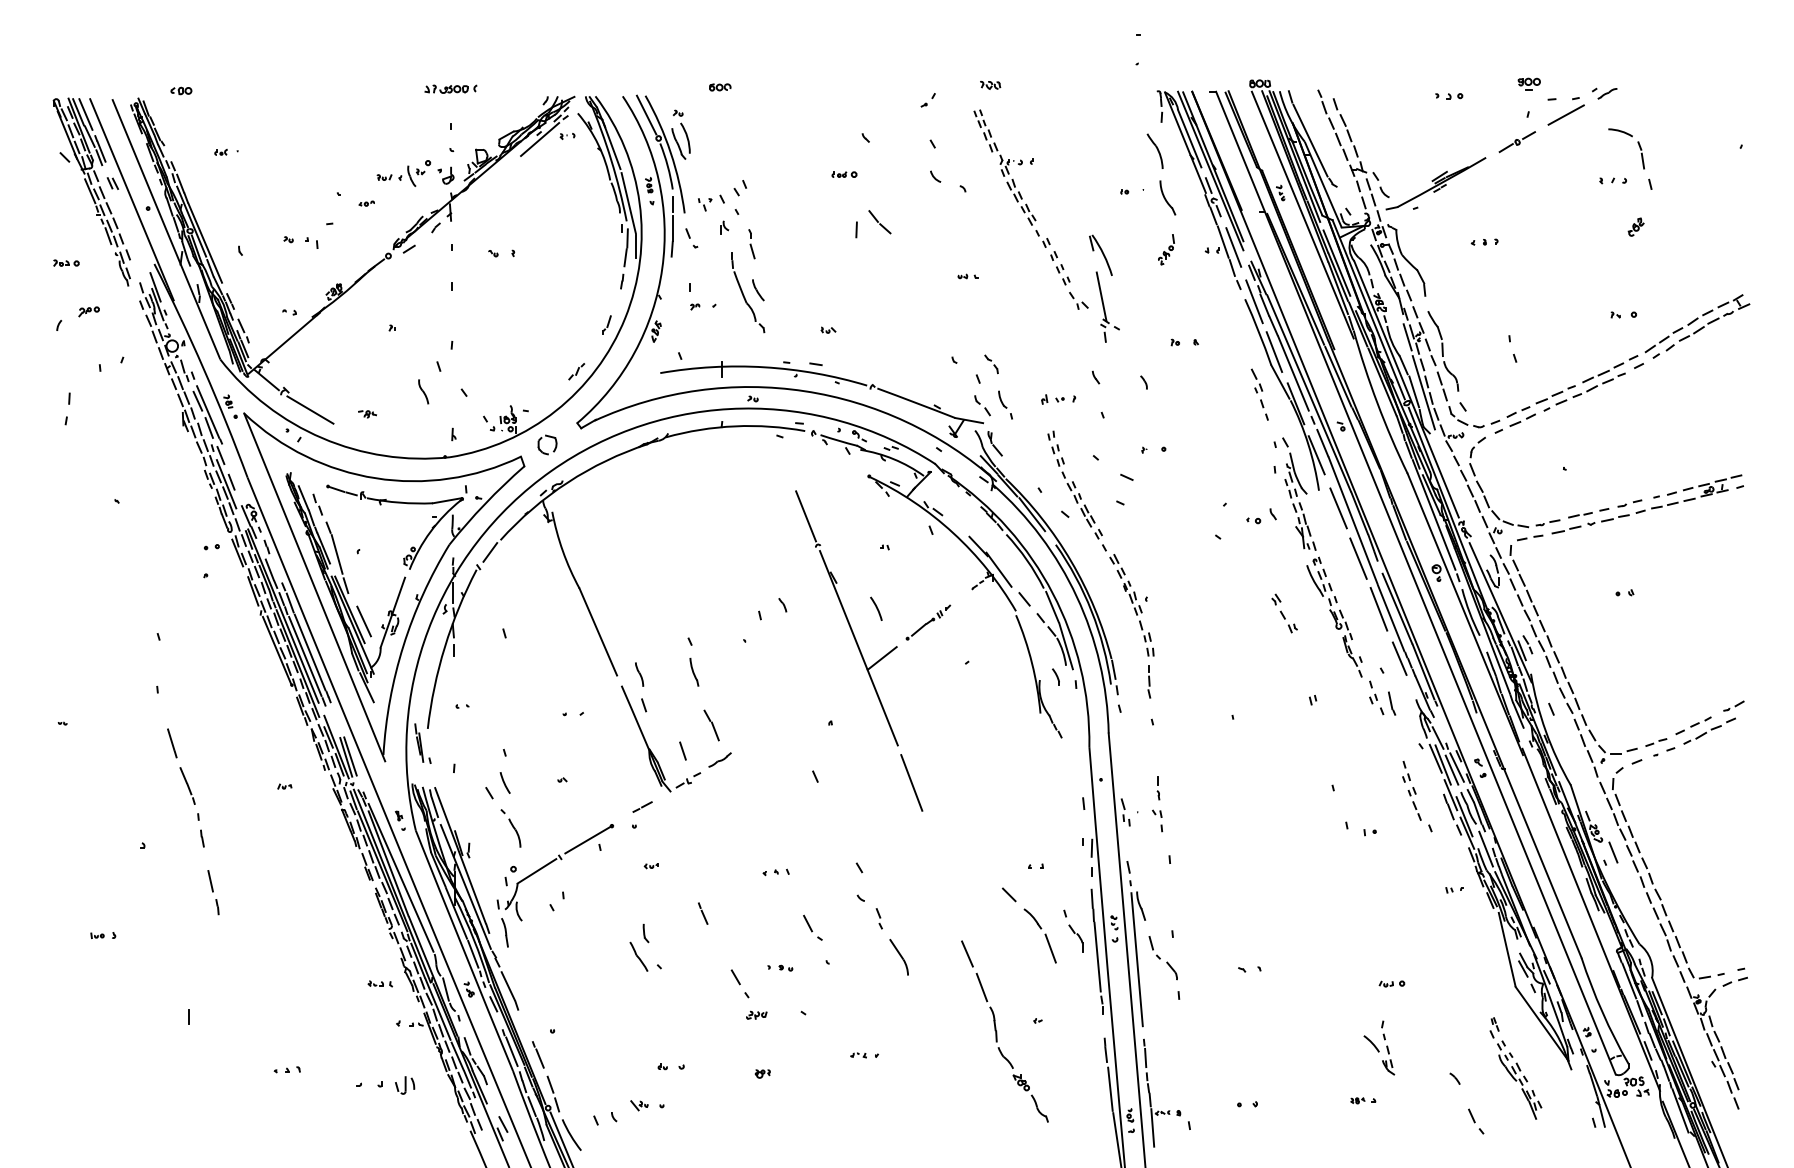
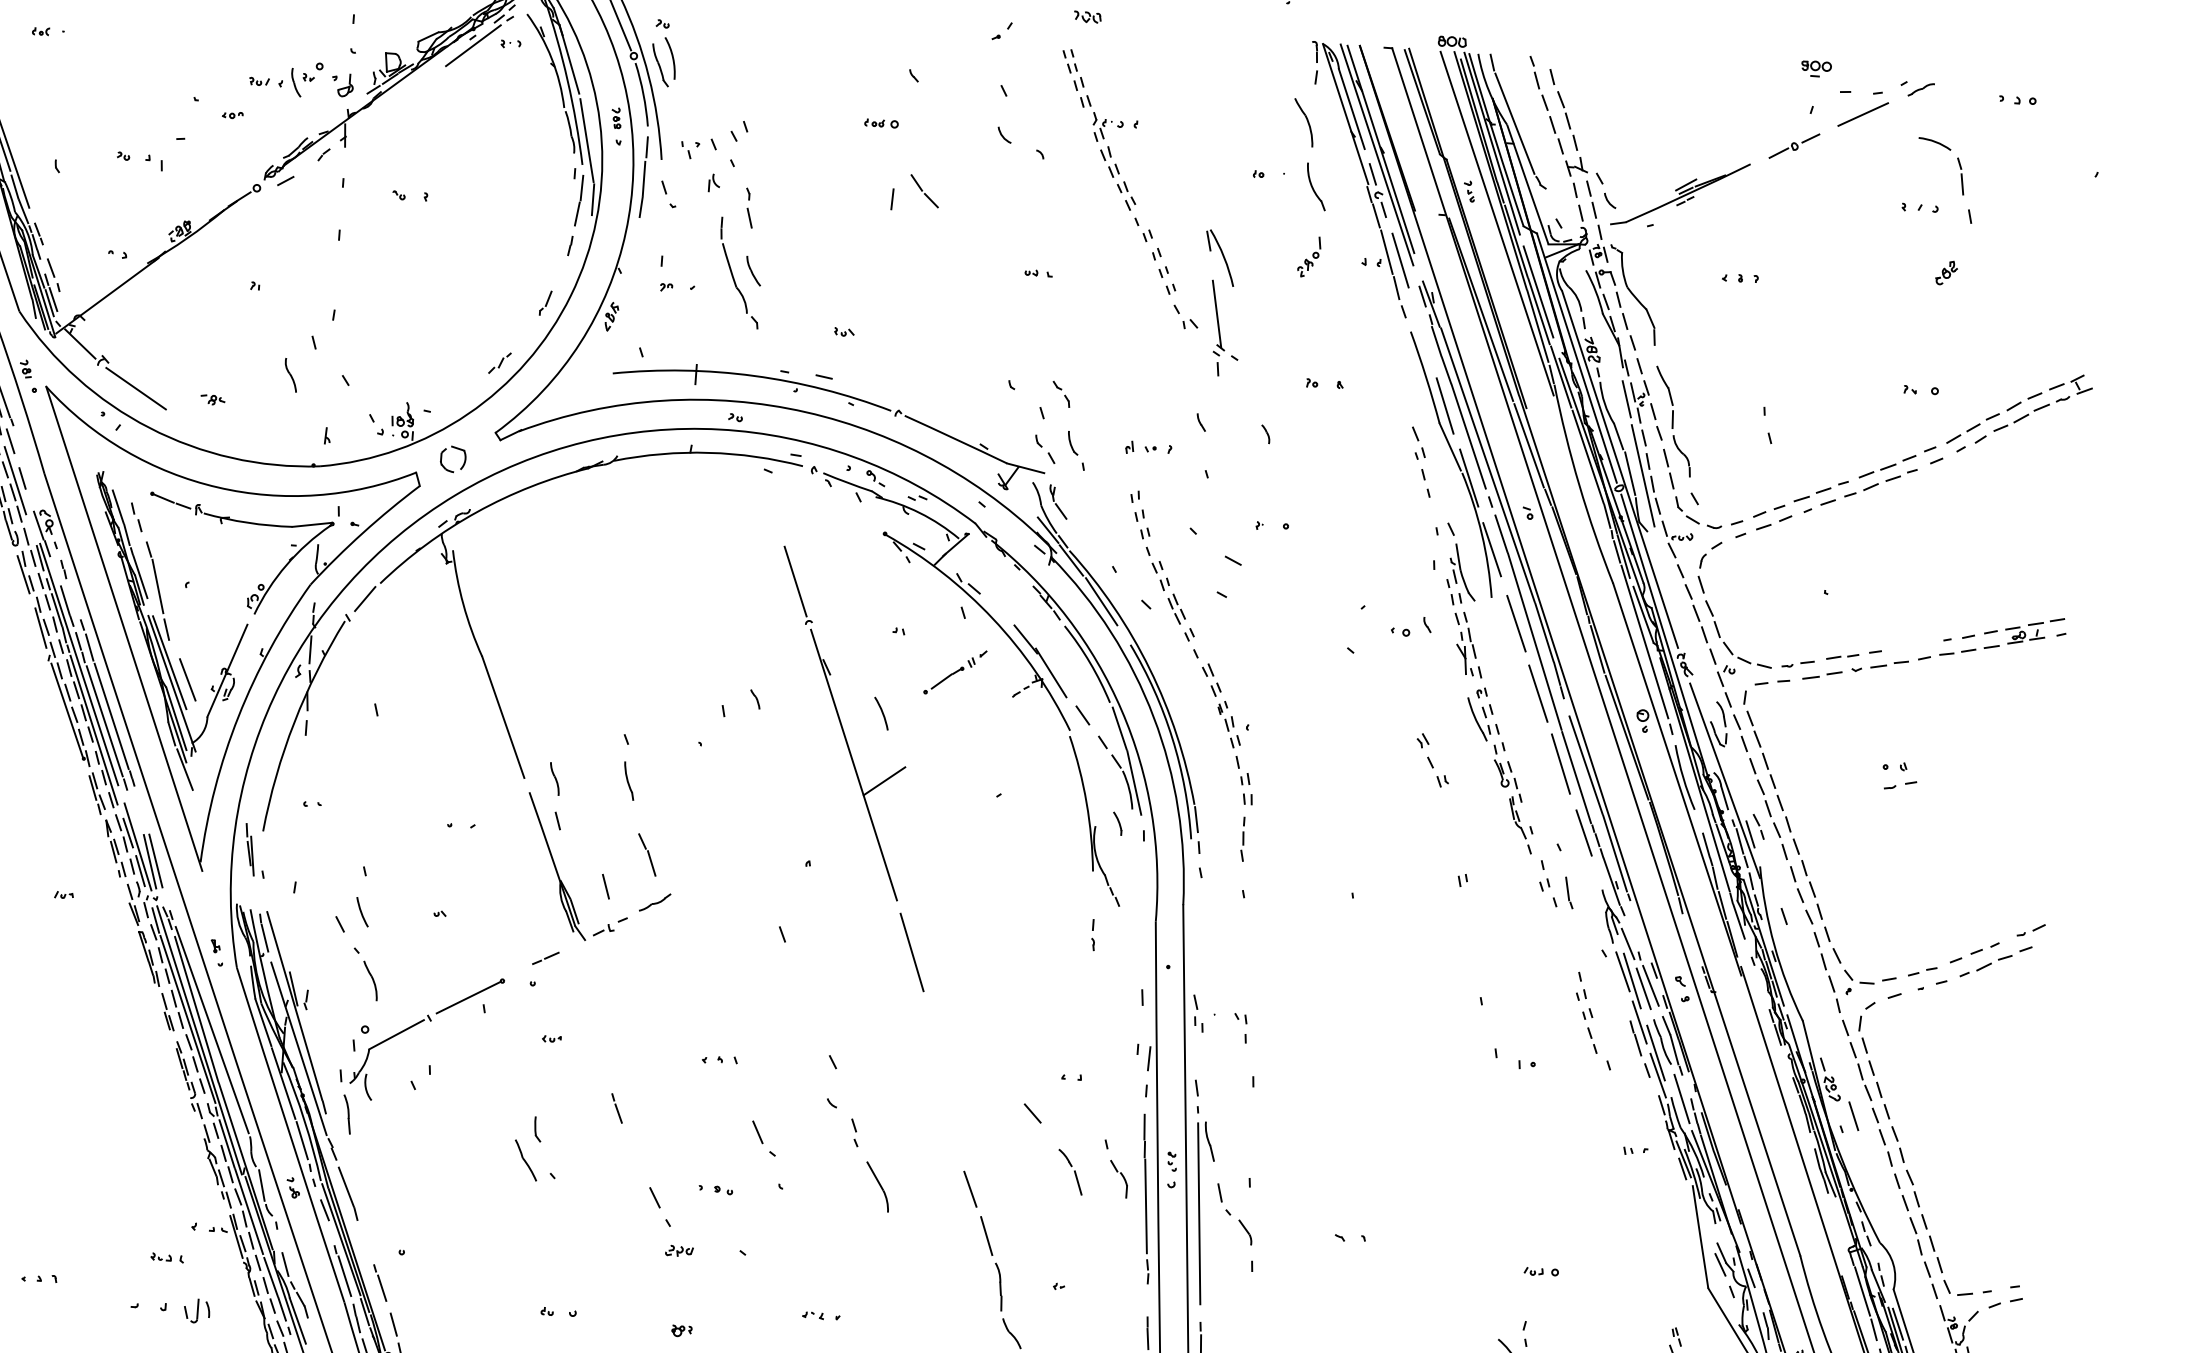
part: (1449, 96) -> (2018, 100), moved
line: (1254, 301) -> (1423, 335), removed
part: (1629, 503) -> (1899, 785), moved
part: (928, 622) -> (955, 672), moved
part: (1158, 788) -> (1093, 935), moved
part: (1039, 935) -> (1069, 1171), size x0.6
part: (379, 983) -> (166, 1257), moved

